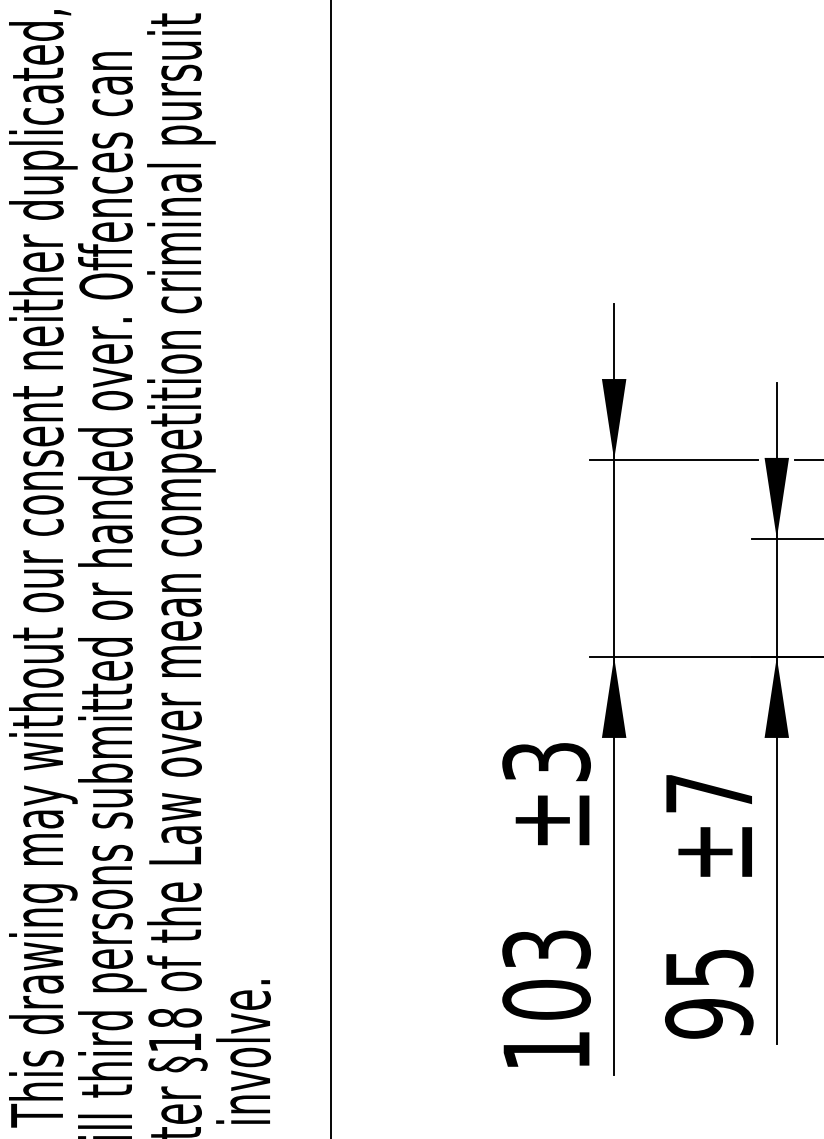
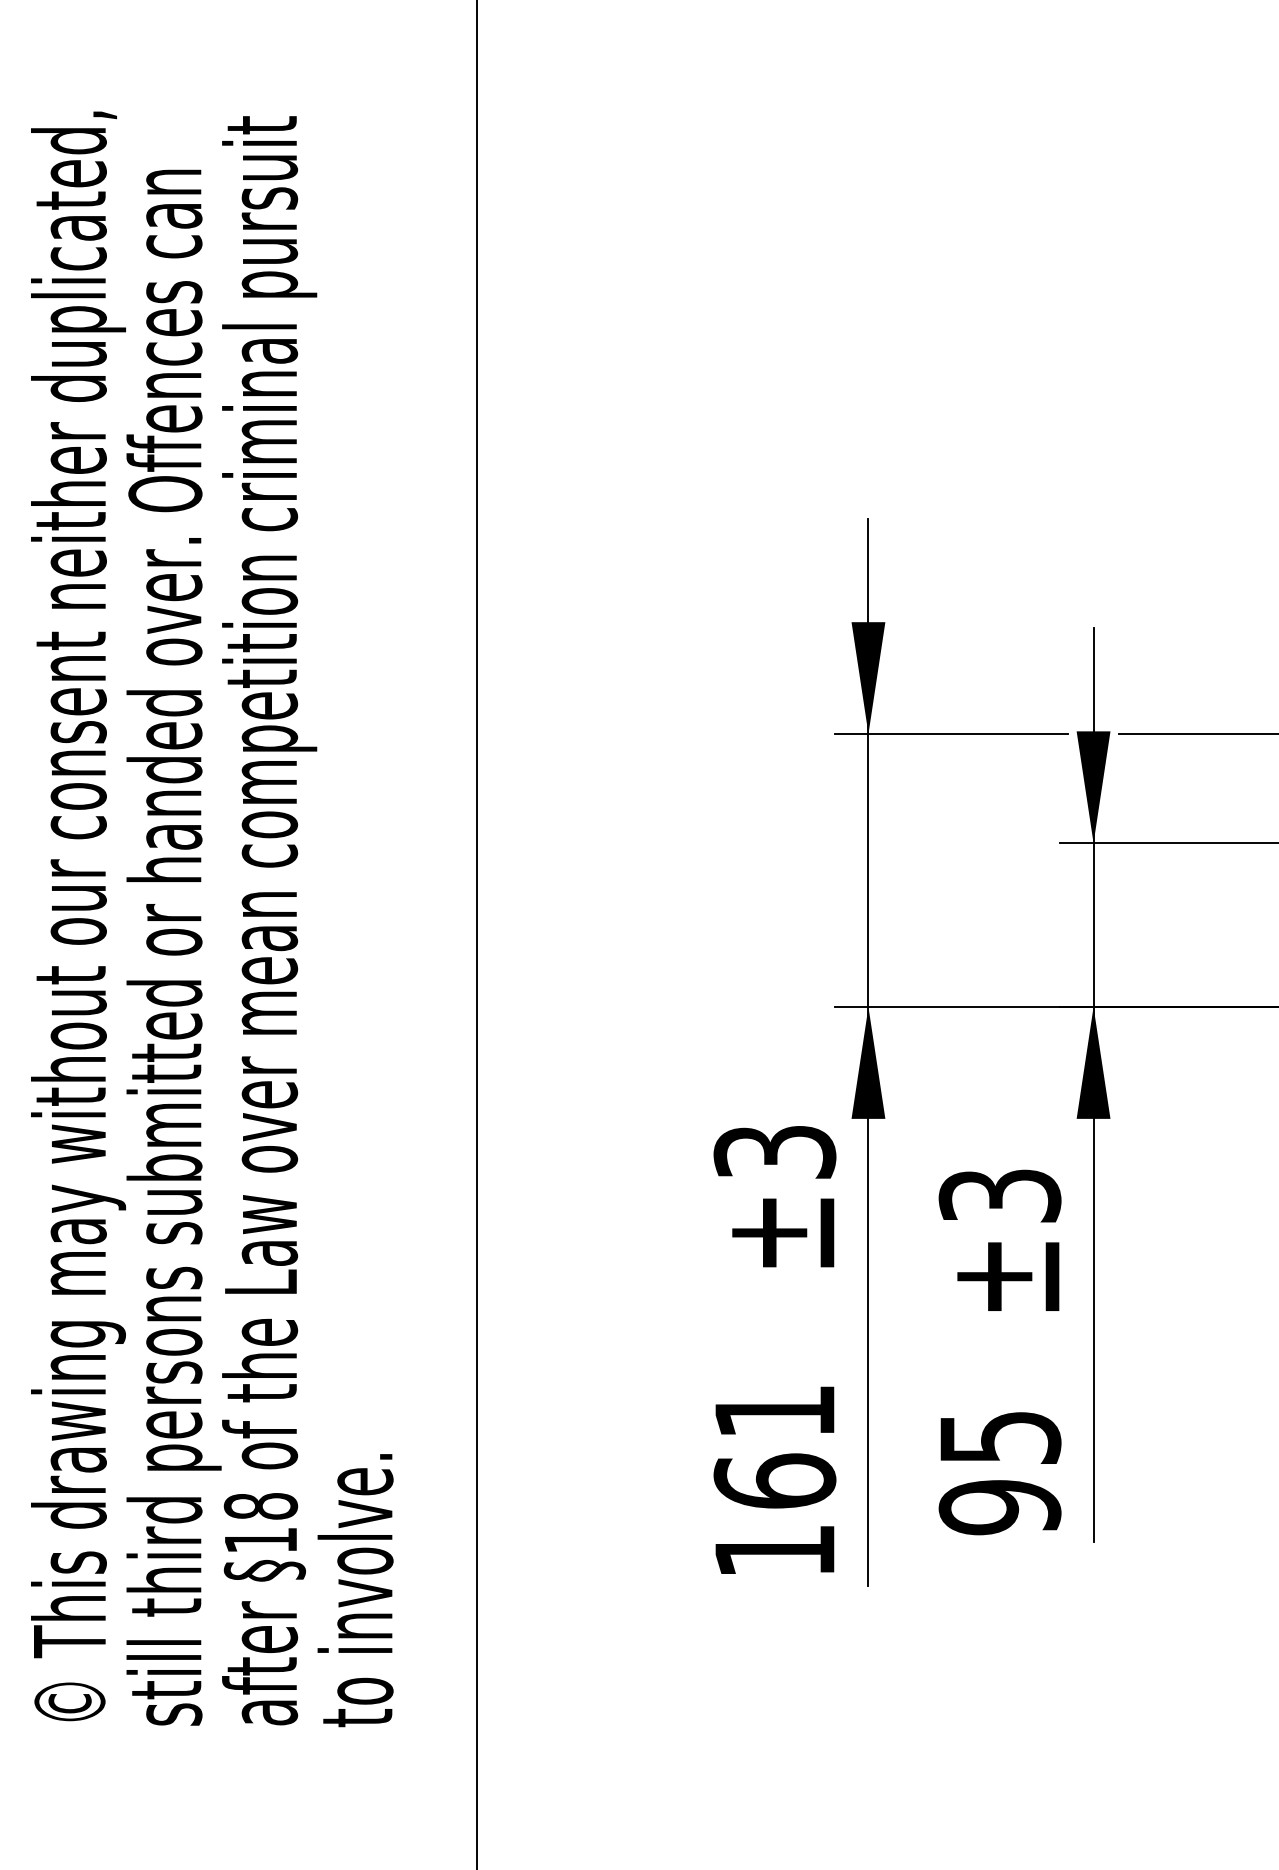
text: (708, 793) -> (999, 1195), ±7 -> ±3
text: (546, 974) -> (774, 1446), 103 -> 161

